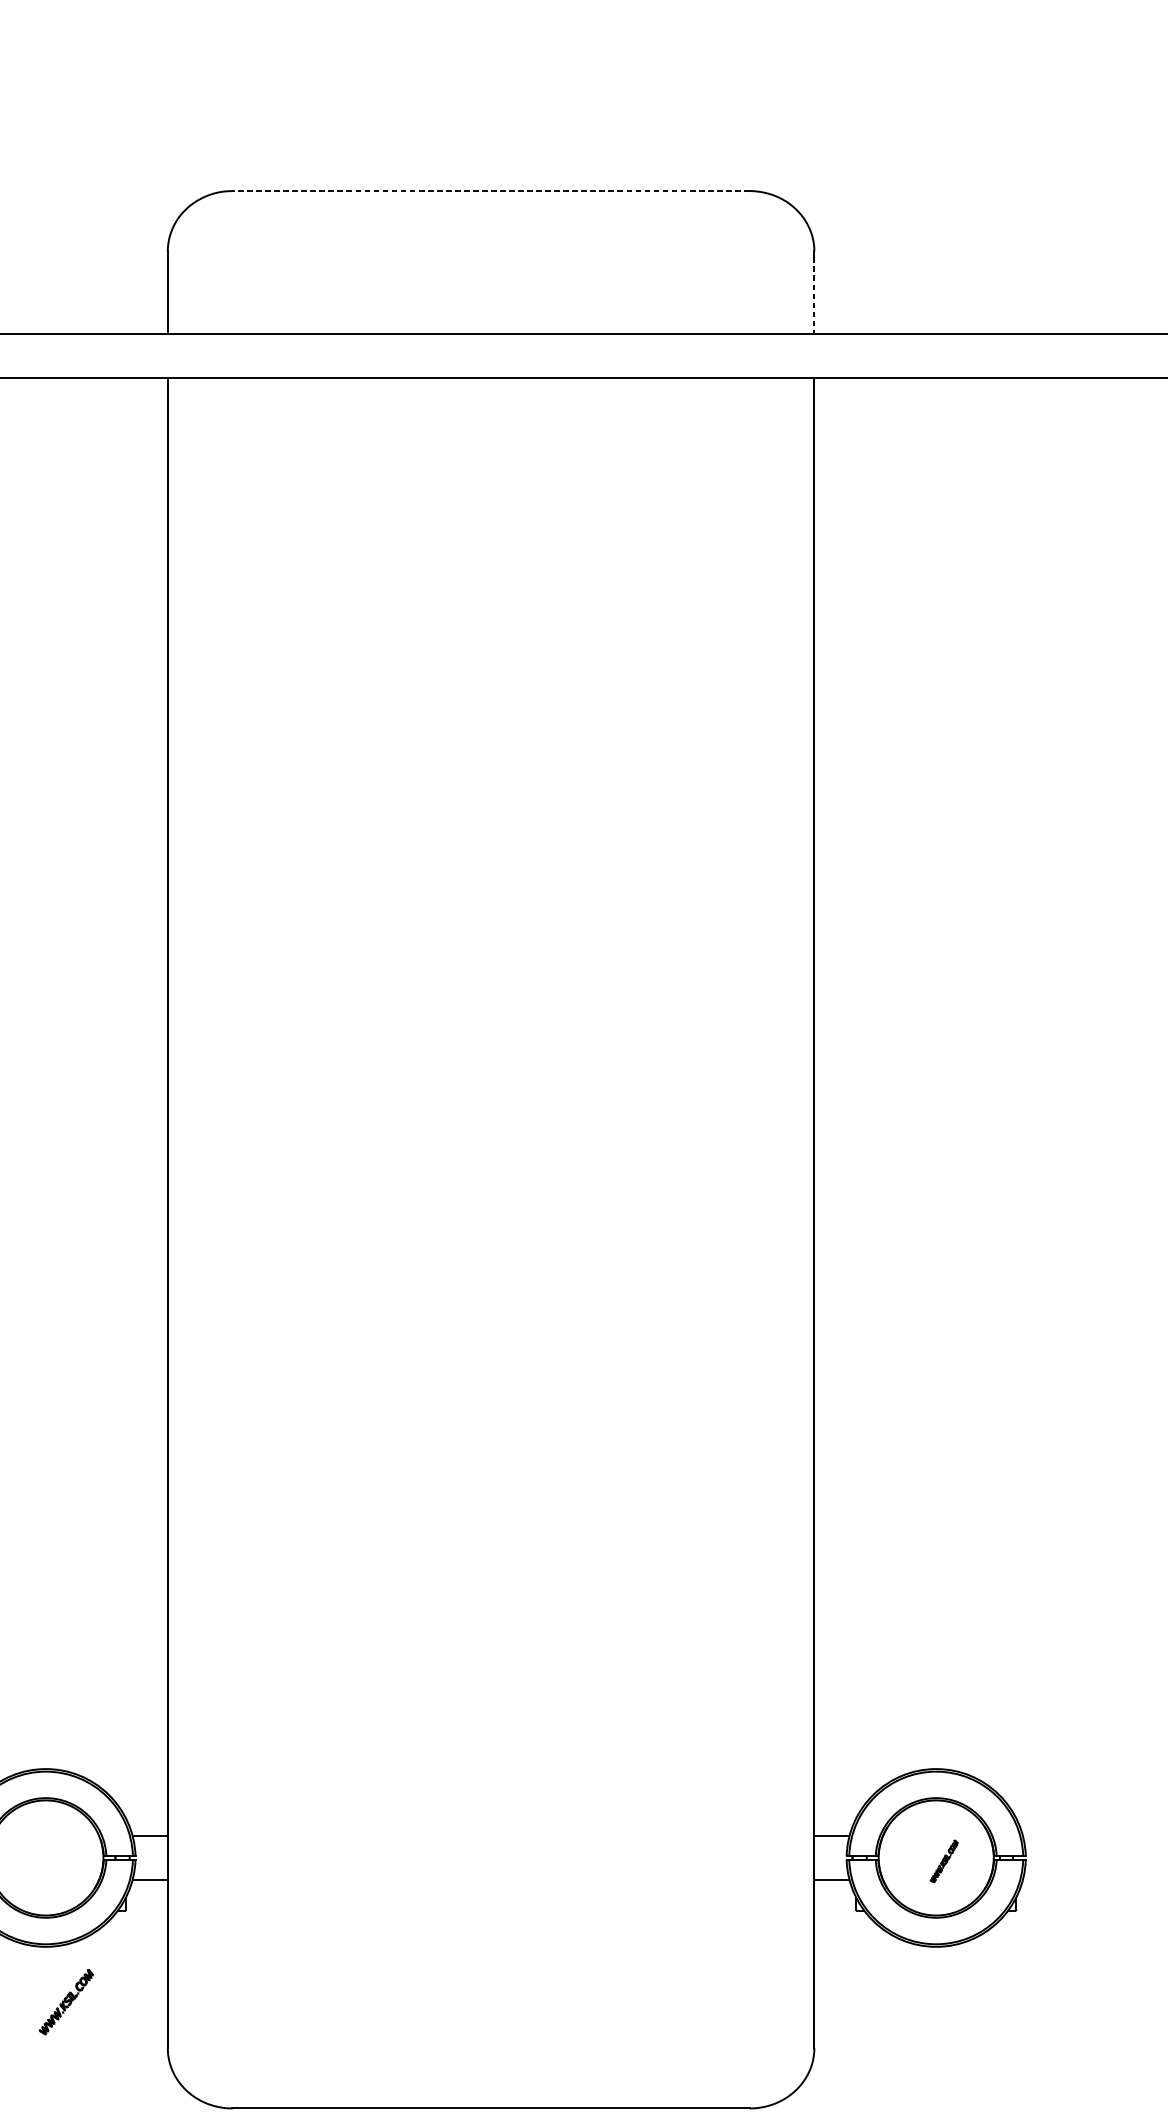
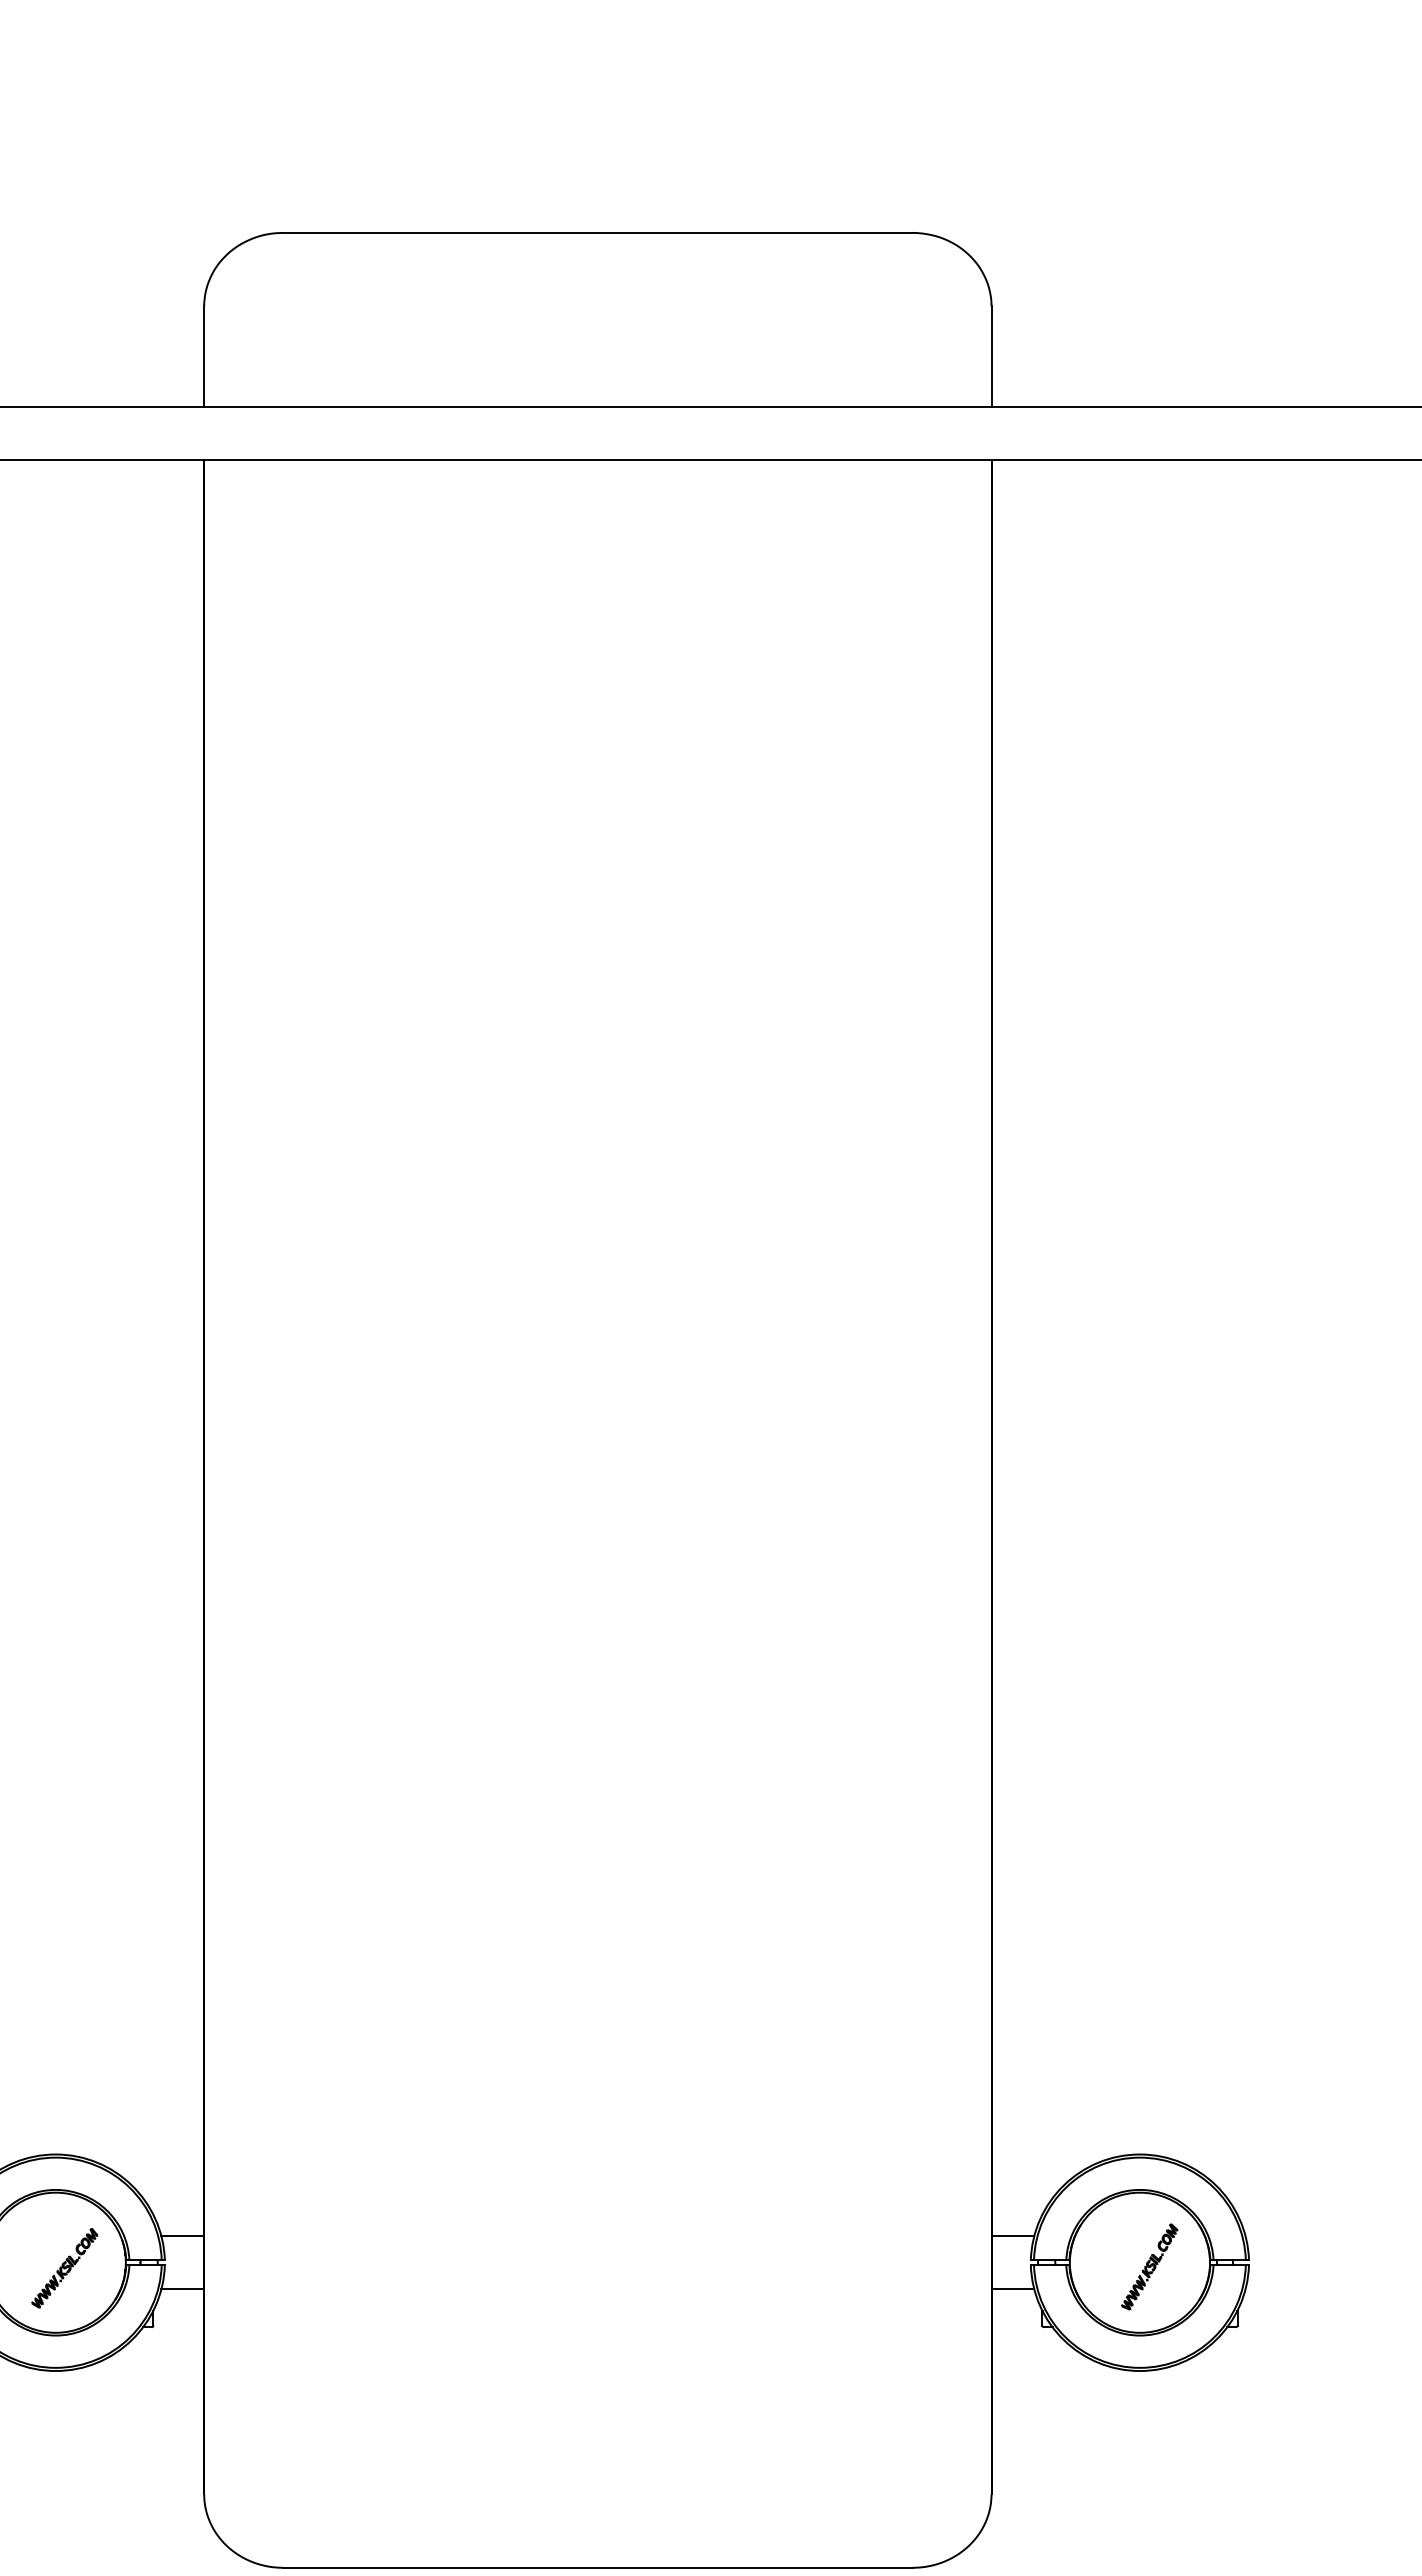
line: (490, 190) -> (597, 232), dashed -> solid
line: (814, 295) -> (991, 360), dashed -> solid
part: (944, 1861) -> (1149, 2266), size x1.67
part: (66, 2002) -> (64, 2268), moved

